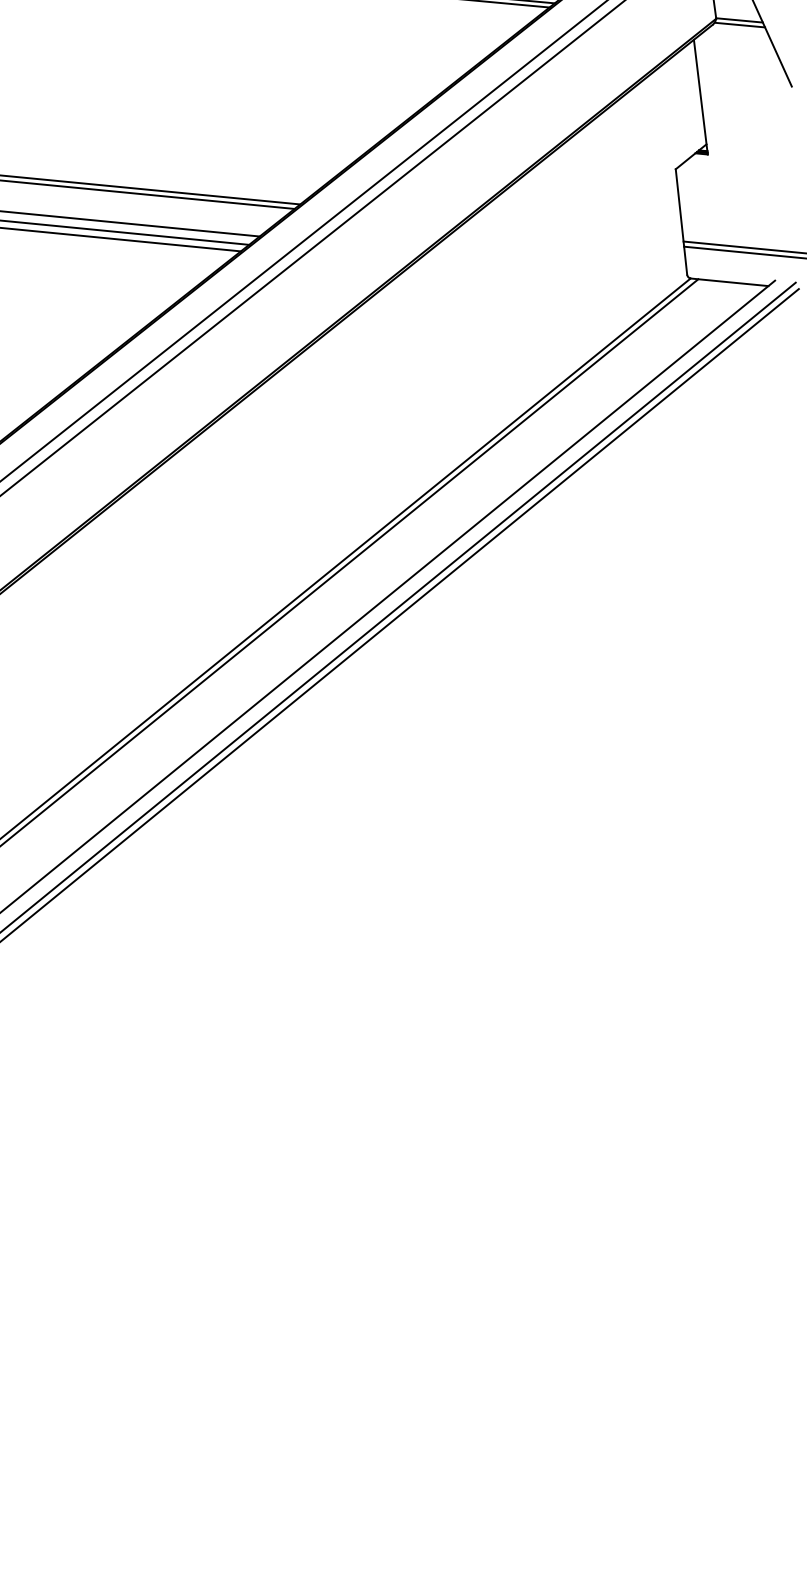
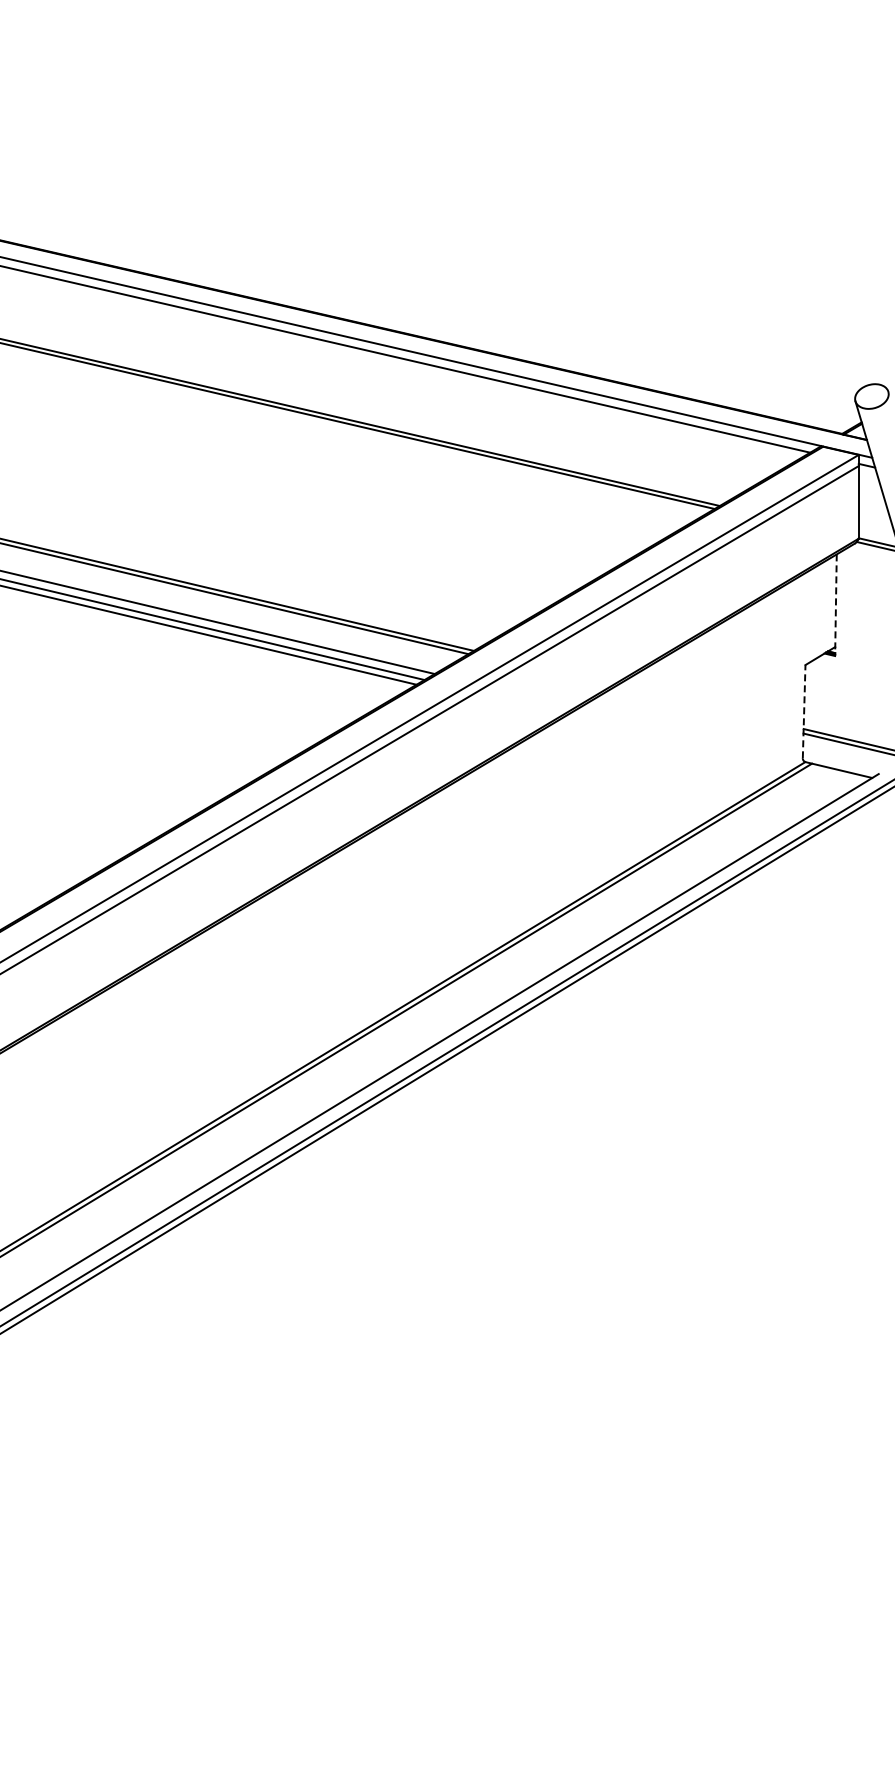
line: (700, 97) -> (835, 605), solid -> dashed
line: (681, 221) -> (804, 711), solid -> dashed

